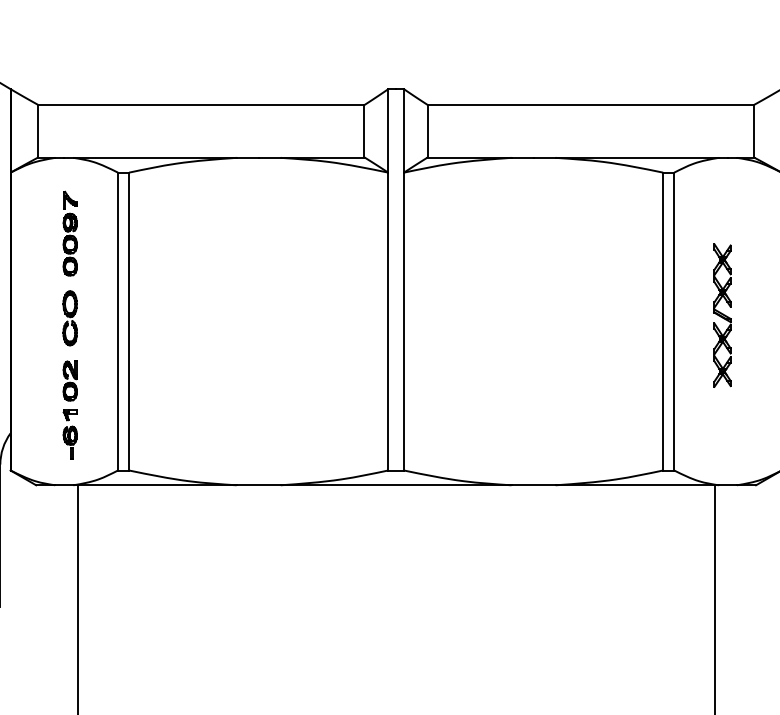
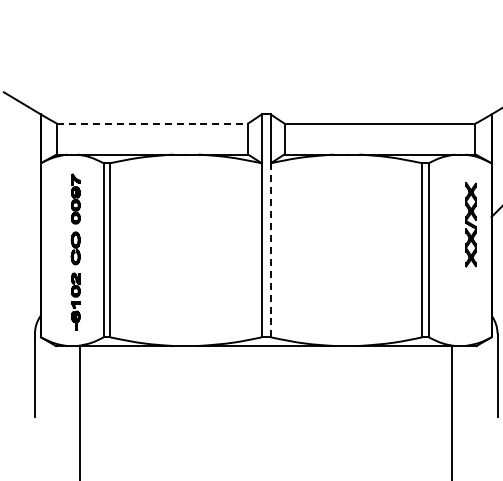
line: (201, 104) -> (152, 123), solid -> dashed
part: (721, 315) -> (470, 224), moved
line: (403, 321) -> (270, 250), solid -> dashed

